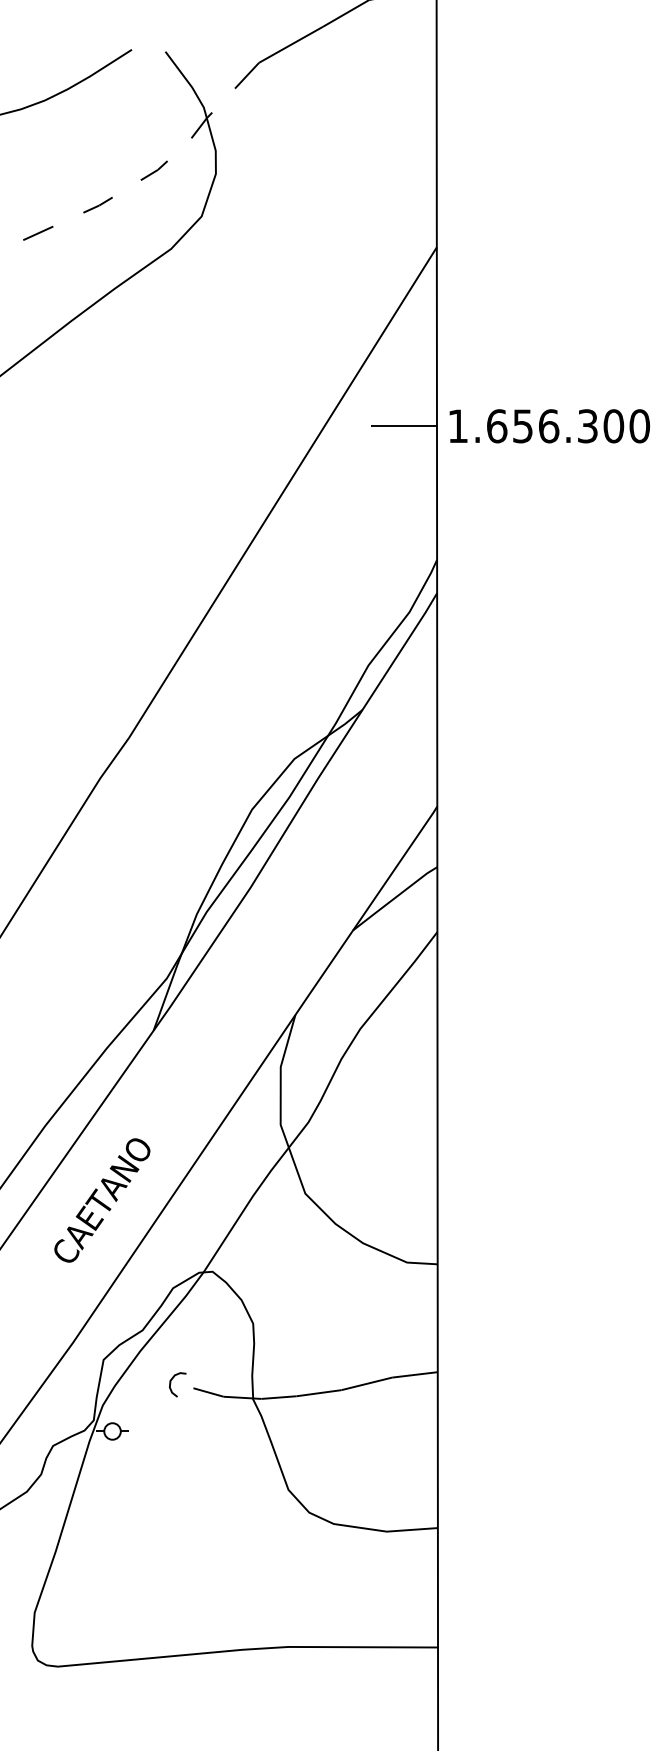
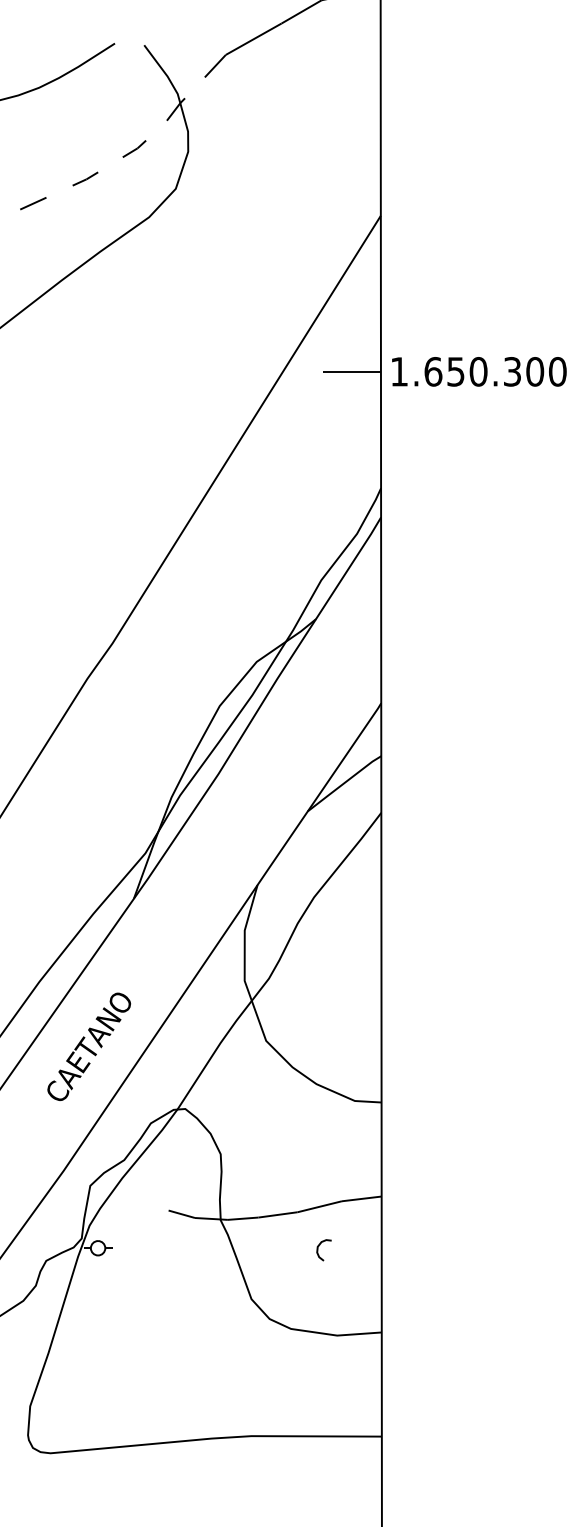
text: (548, 426) -> (478, 372), 1.656.300 -> 1.650.300
curve: (171, 1383) -> (318, 1249), moved

